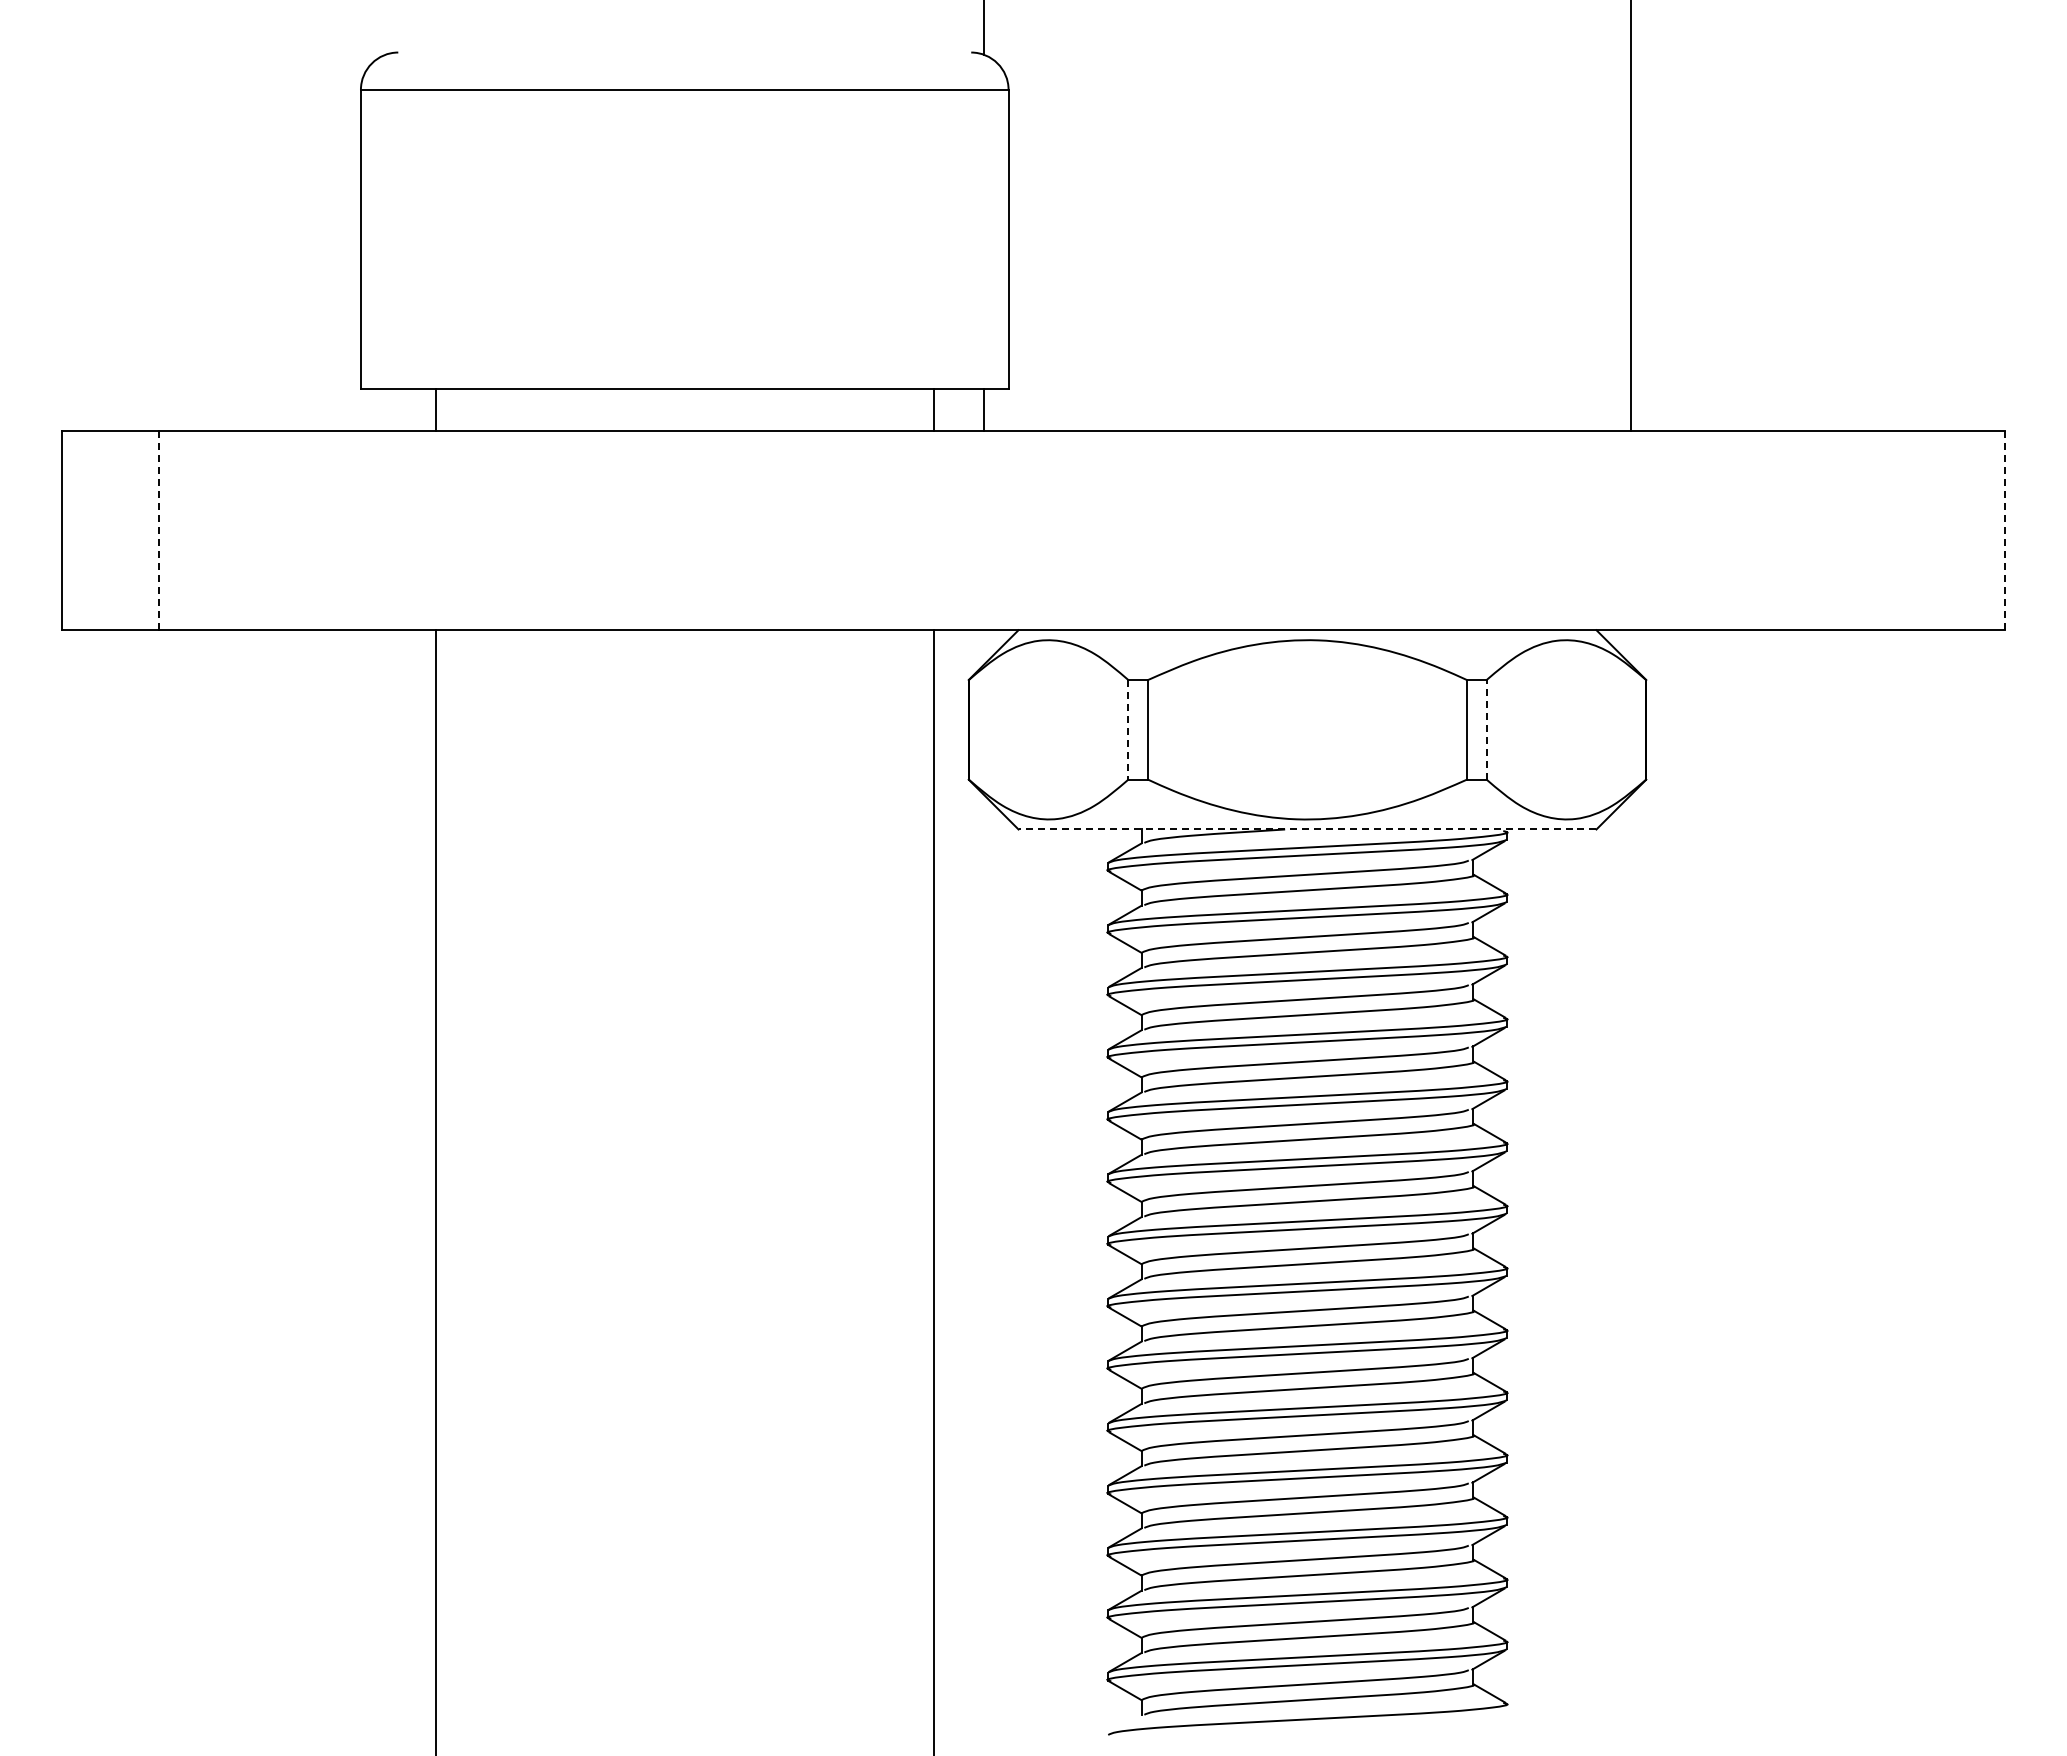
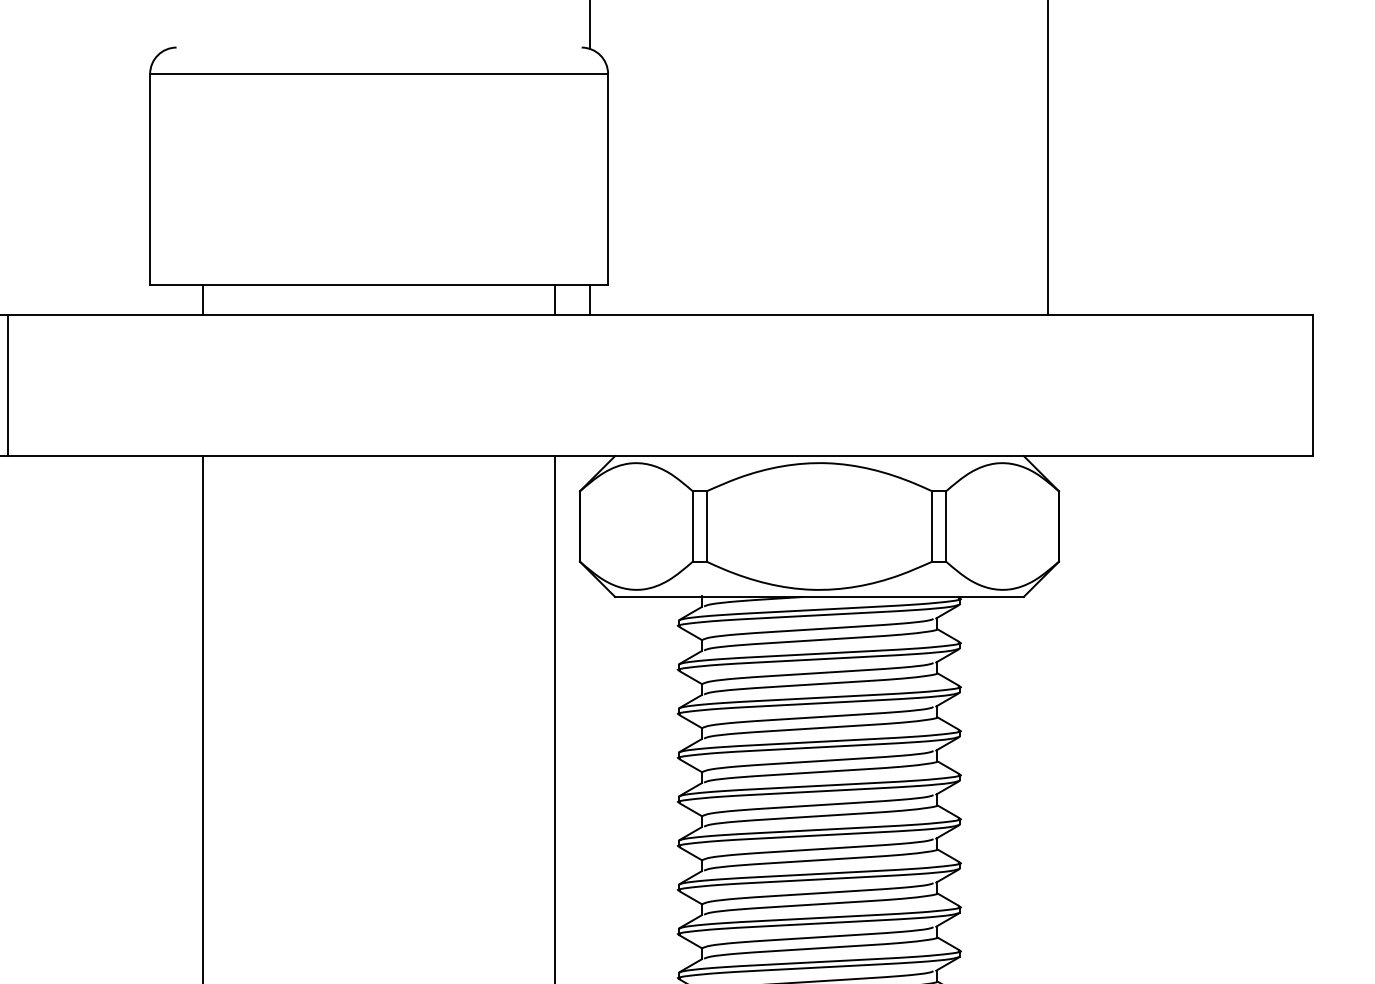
line: (159, 530) -> (7, 385), dashed -> solid
line: (2004, 530) -> (1312, 385), dashed -> solid
line: (1128, 729) -> (692, 526), dashed -> solid
line: (1486, 729) -> (946, 526), dashed -> solid
line: (1307, 829) -> (819, 596), dashed -> solid

